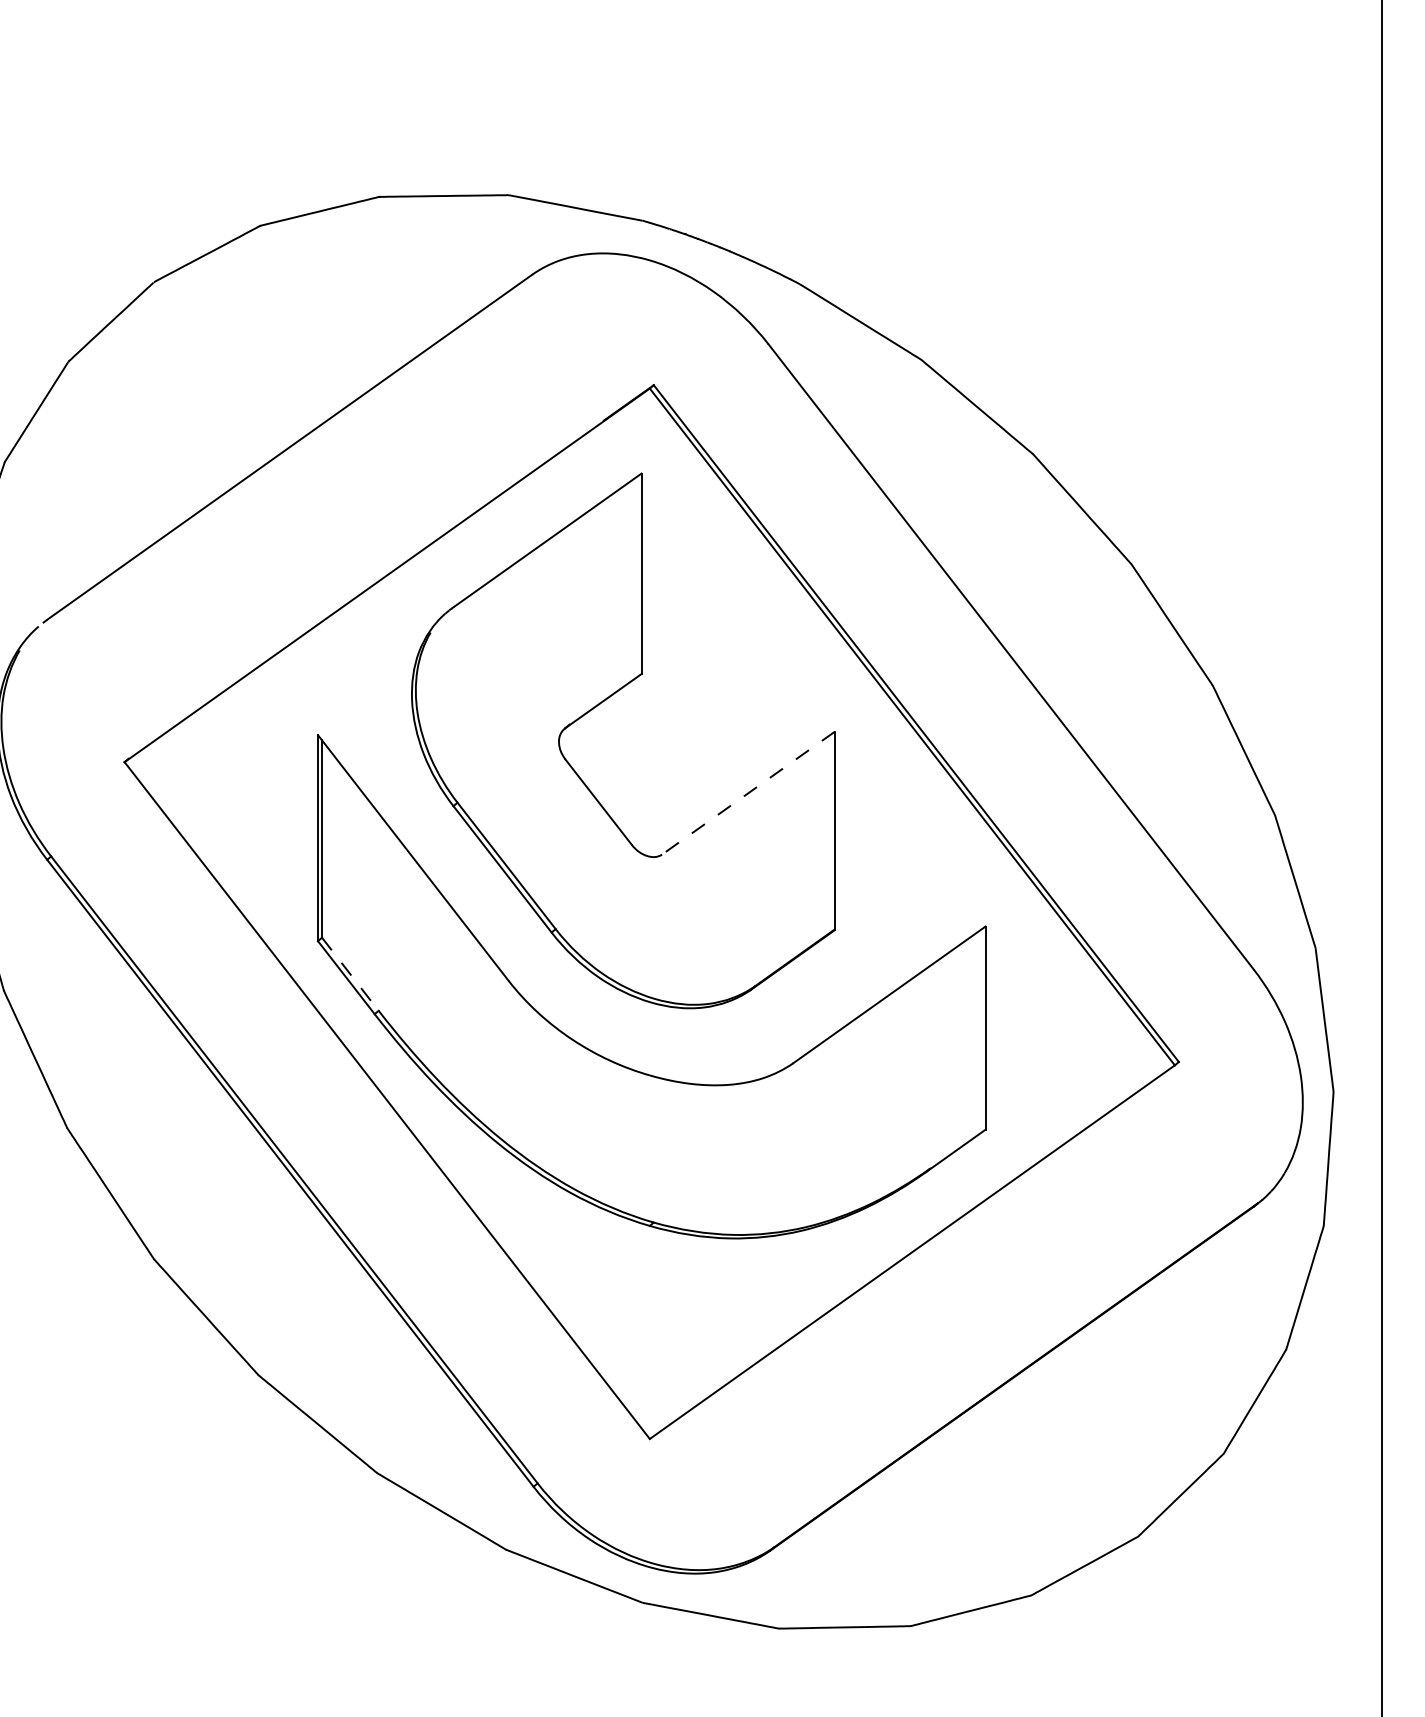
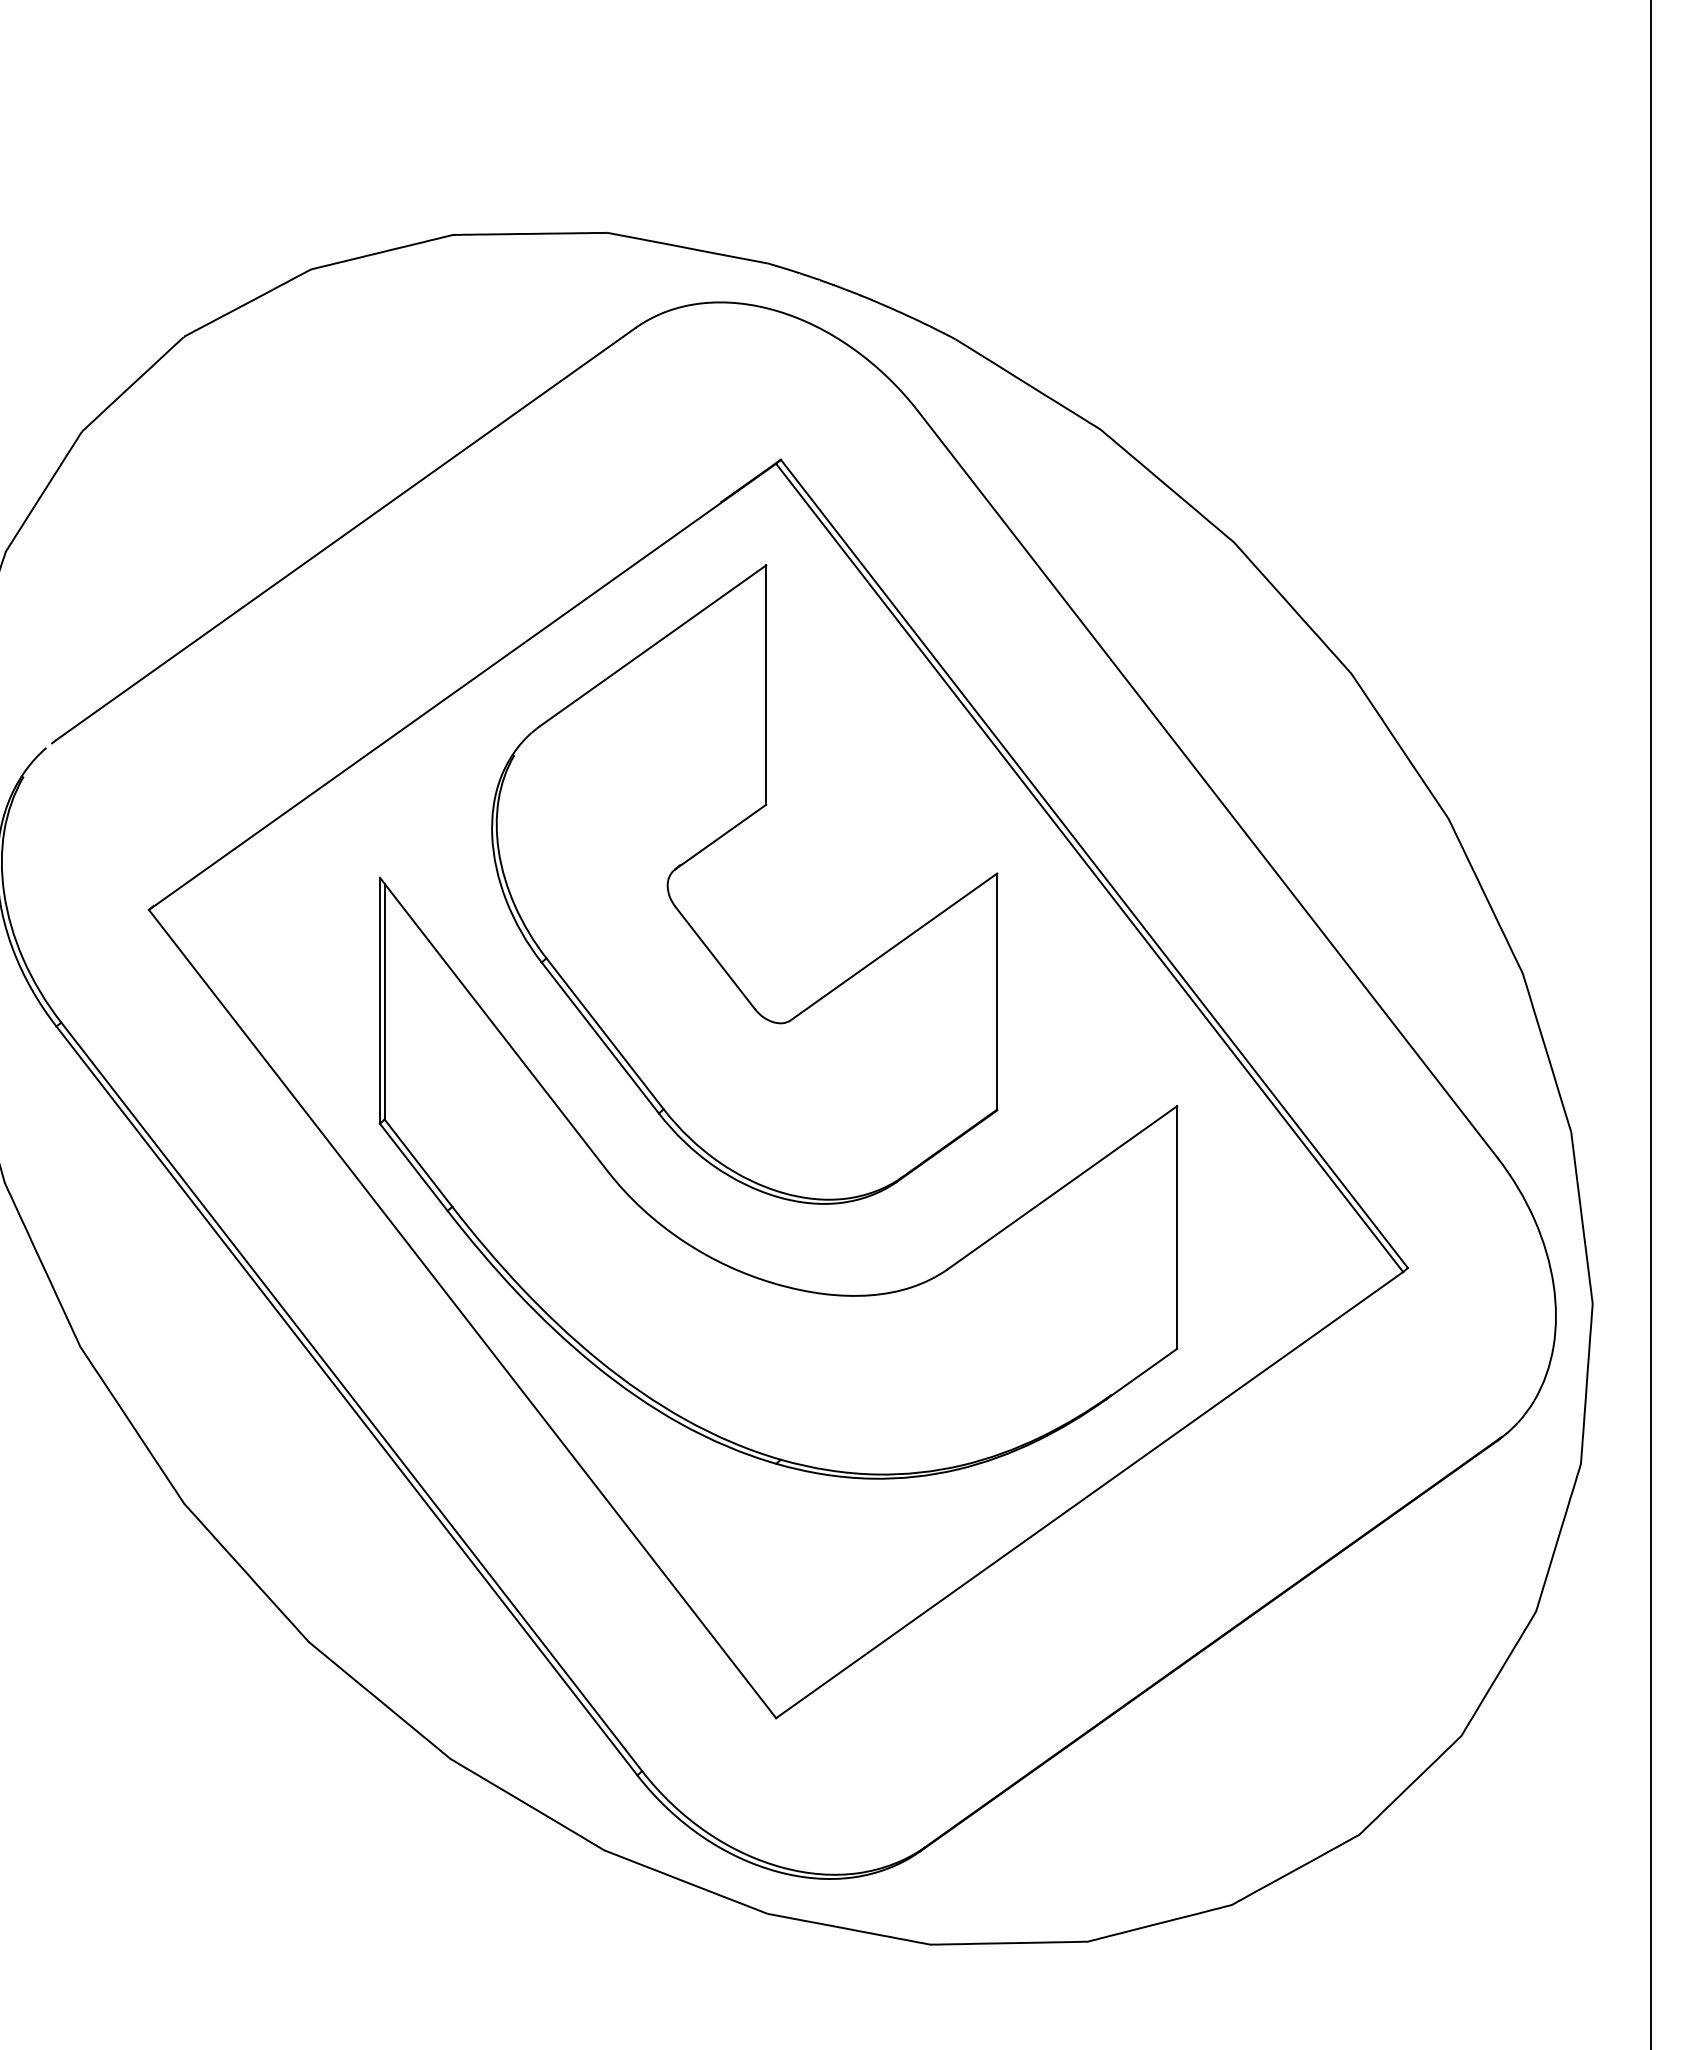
line: (748, 792) -> (894, 946), dashed -> solid
line: (350, 974) -> (418, 1163), dashed -> solid

